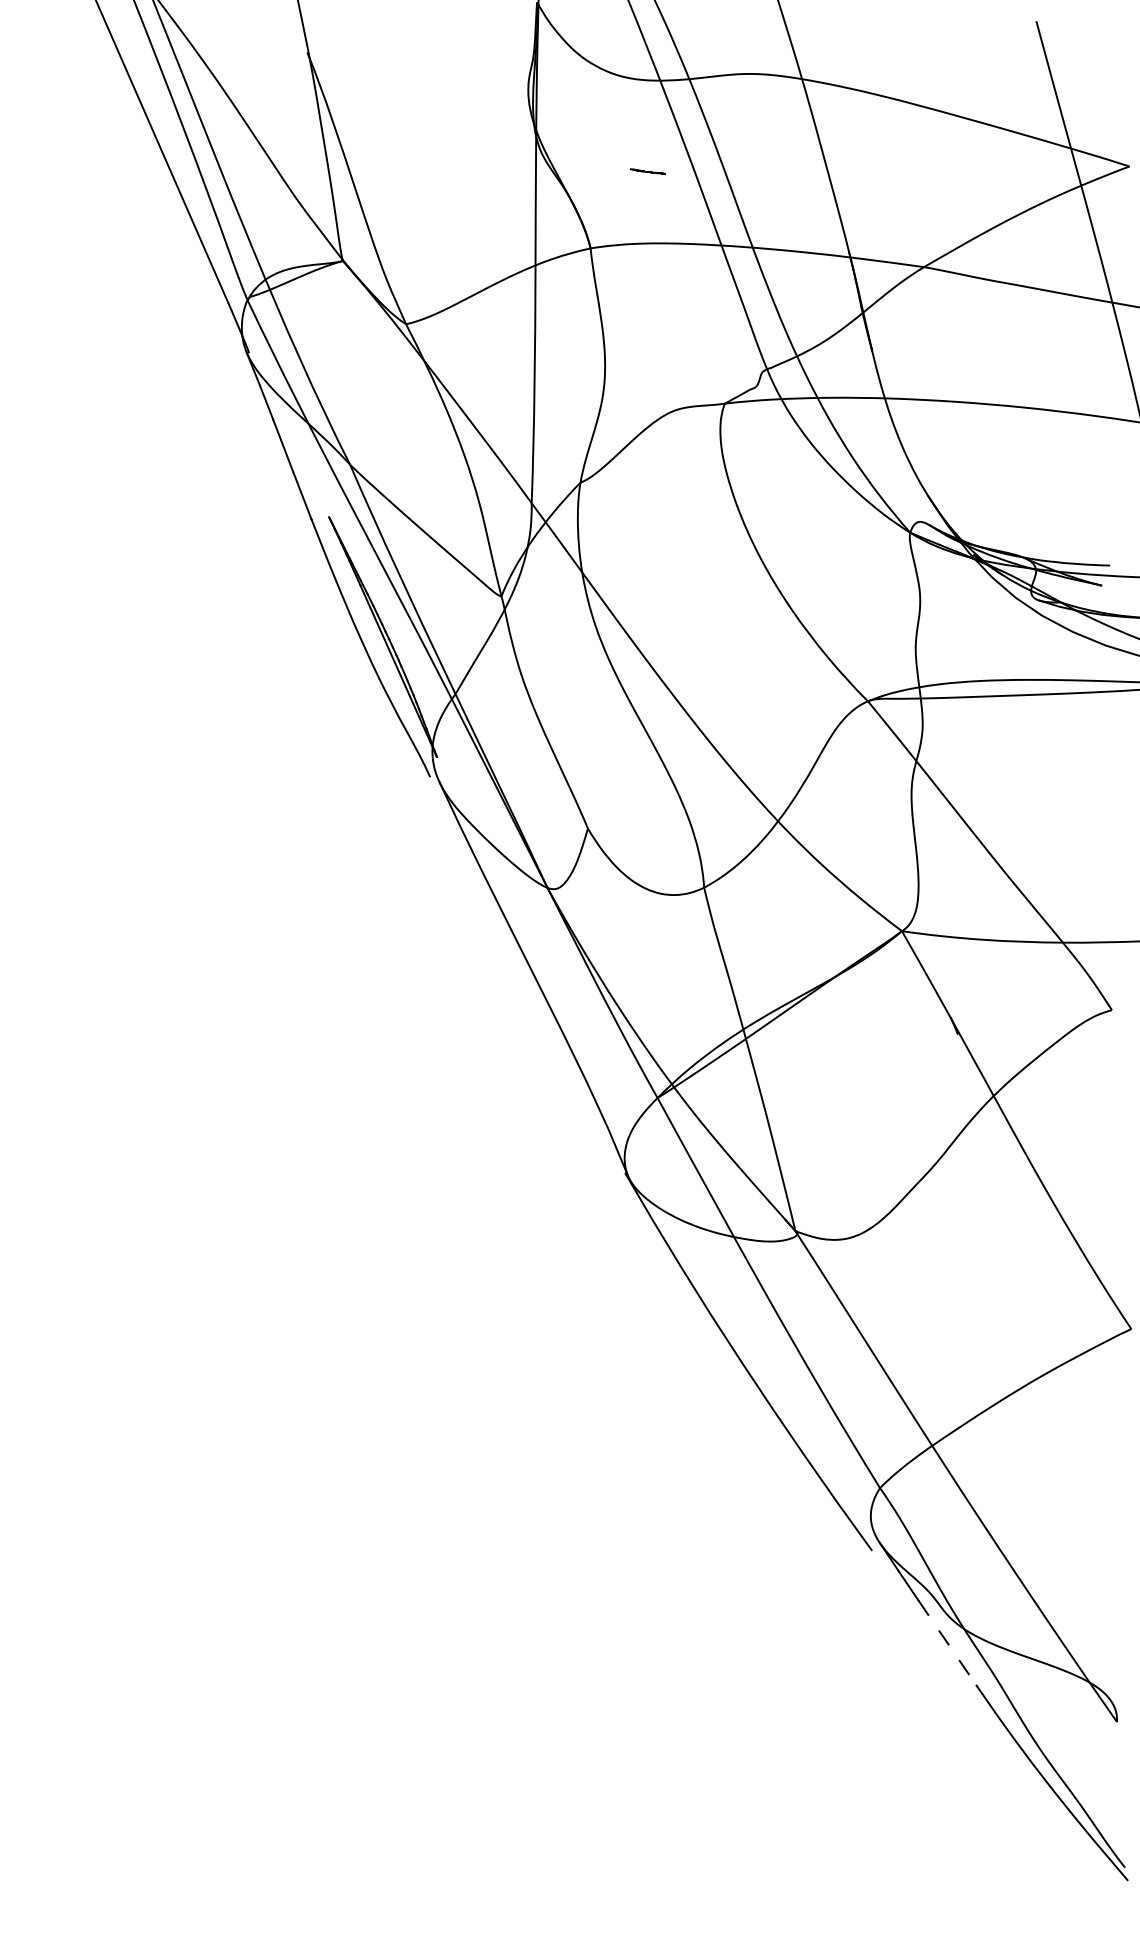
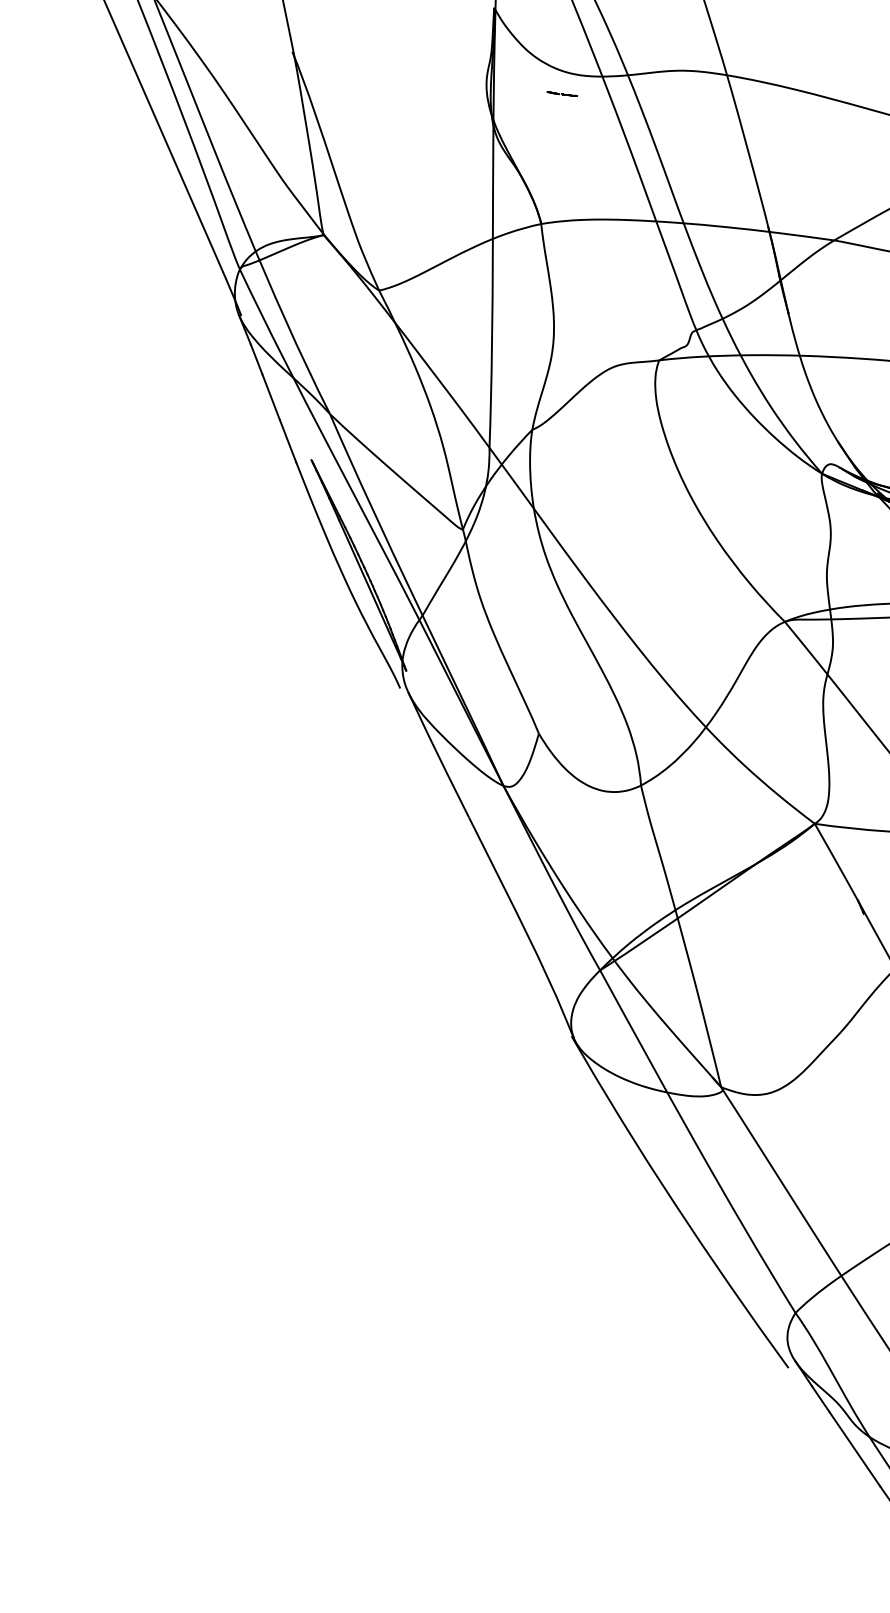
line: (647, 171) -> (562, 94), moved
line: (947, 1643) -> (854, 1449), dashed -> solid

